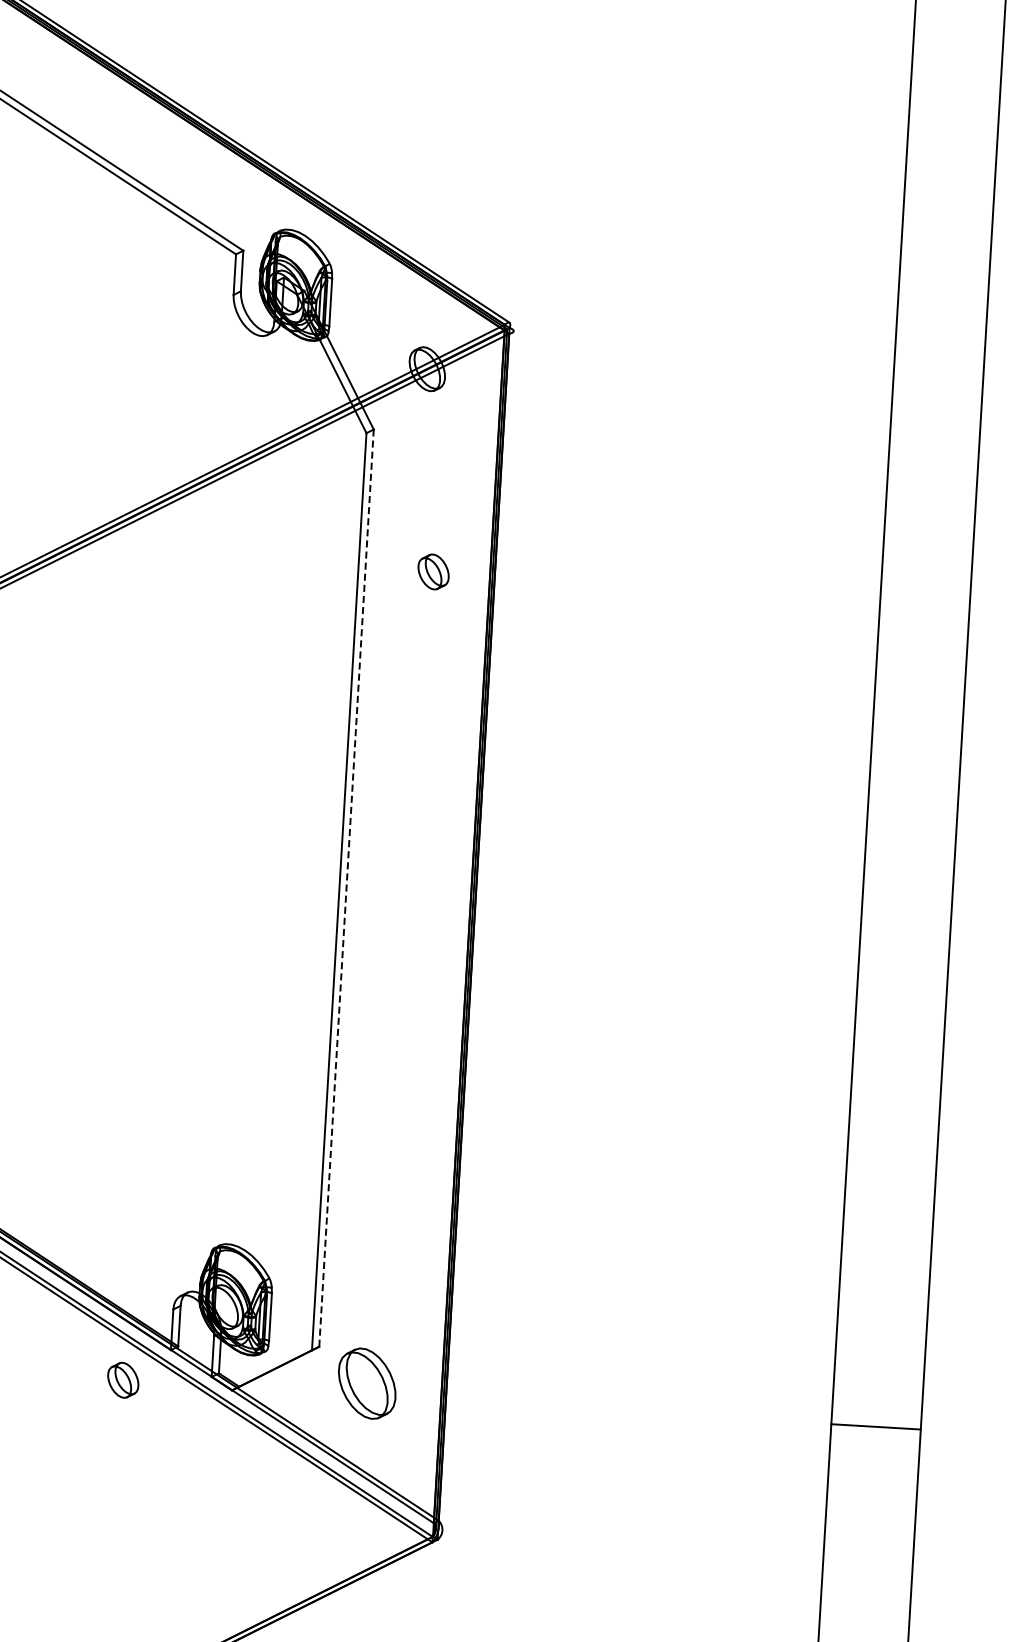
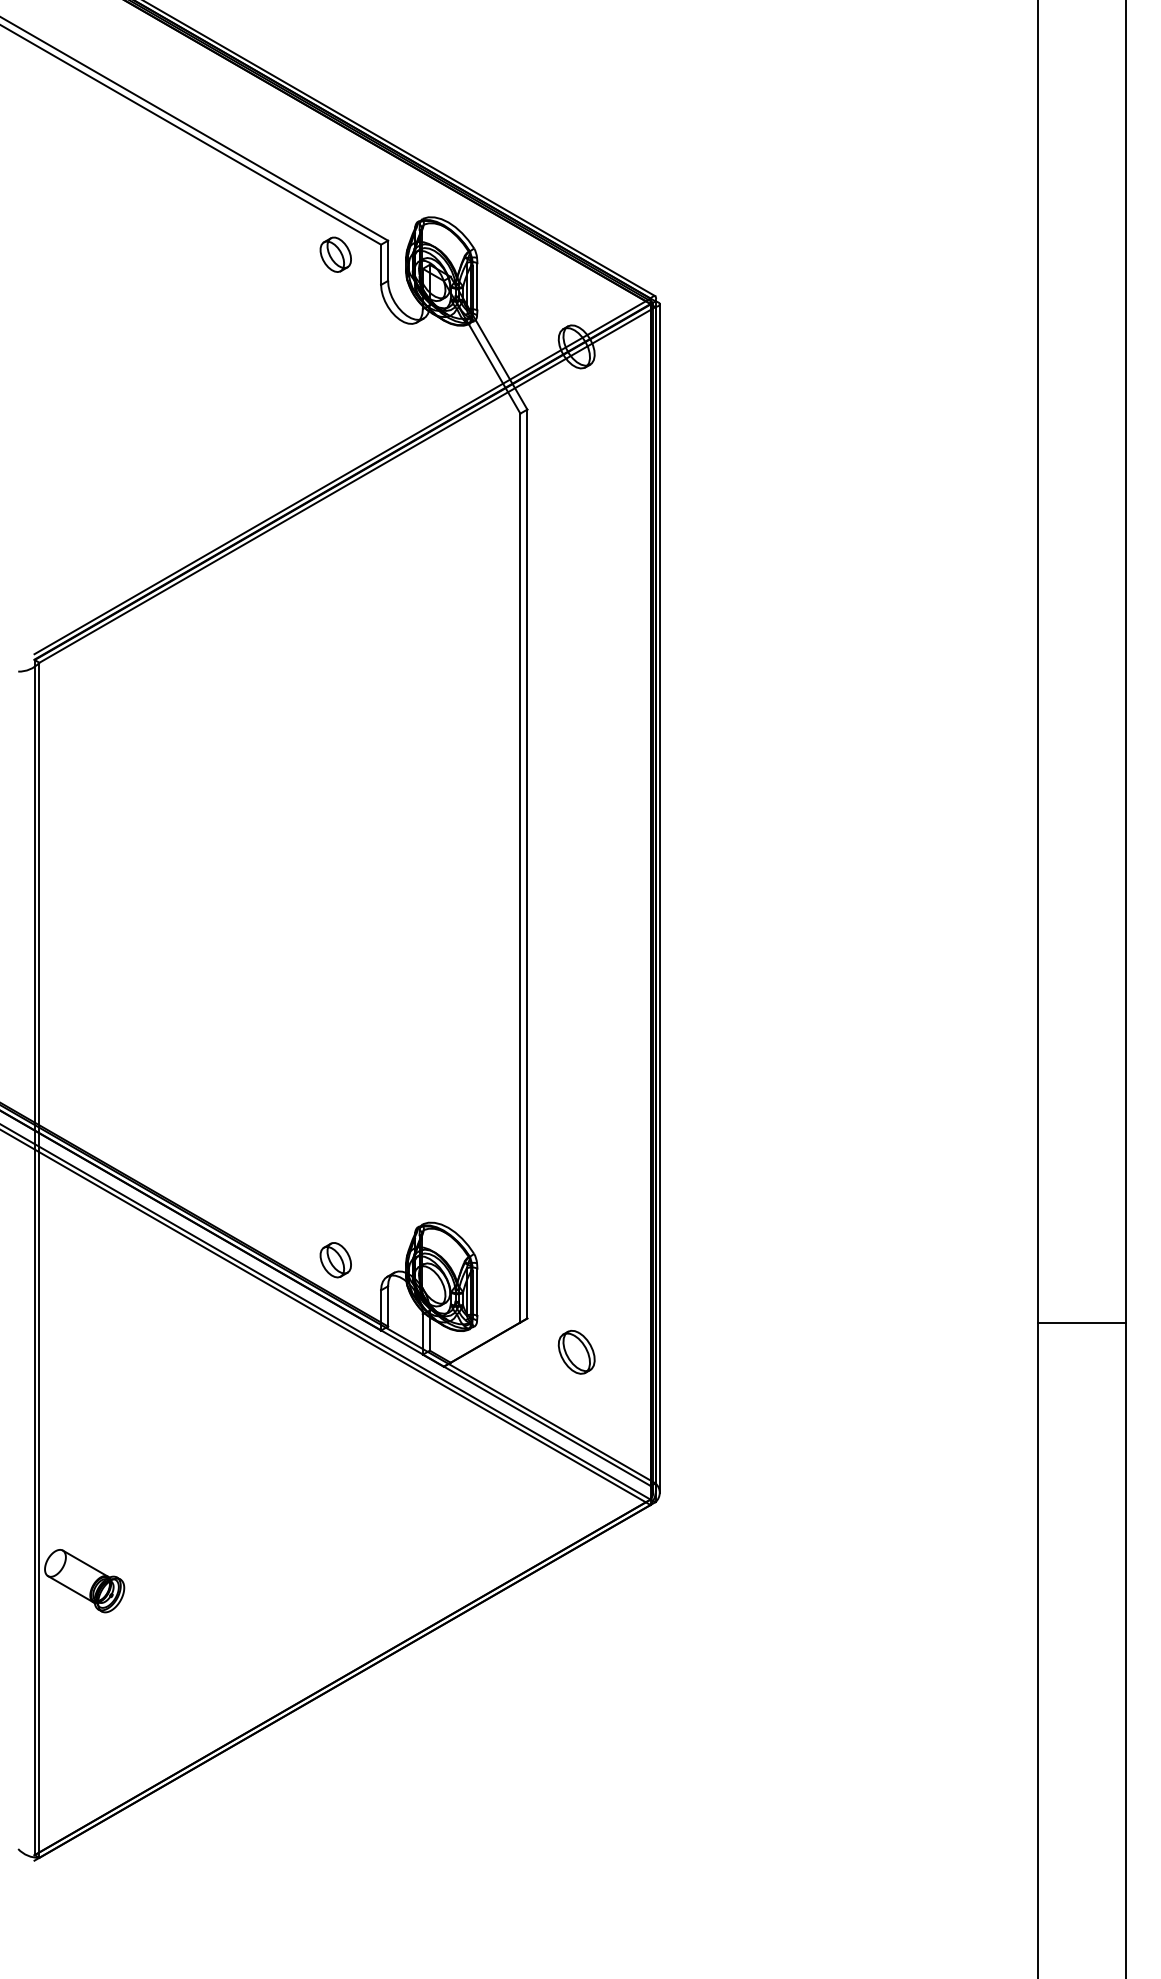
part: (433, 571) -> (335, 254), moved
line: (346, 887) -> (527, 863), dashed -> solid
line: (477, 930) -> (659, 898), added
part: (122, 1380) -> (335, 1260), moved
part: (366, 1383) -> (576, 1352), size x0.62
line: (875, 1426) -> (1081, 1322), moved

